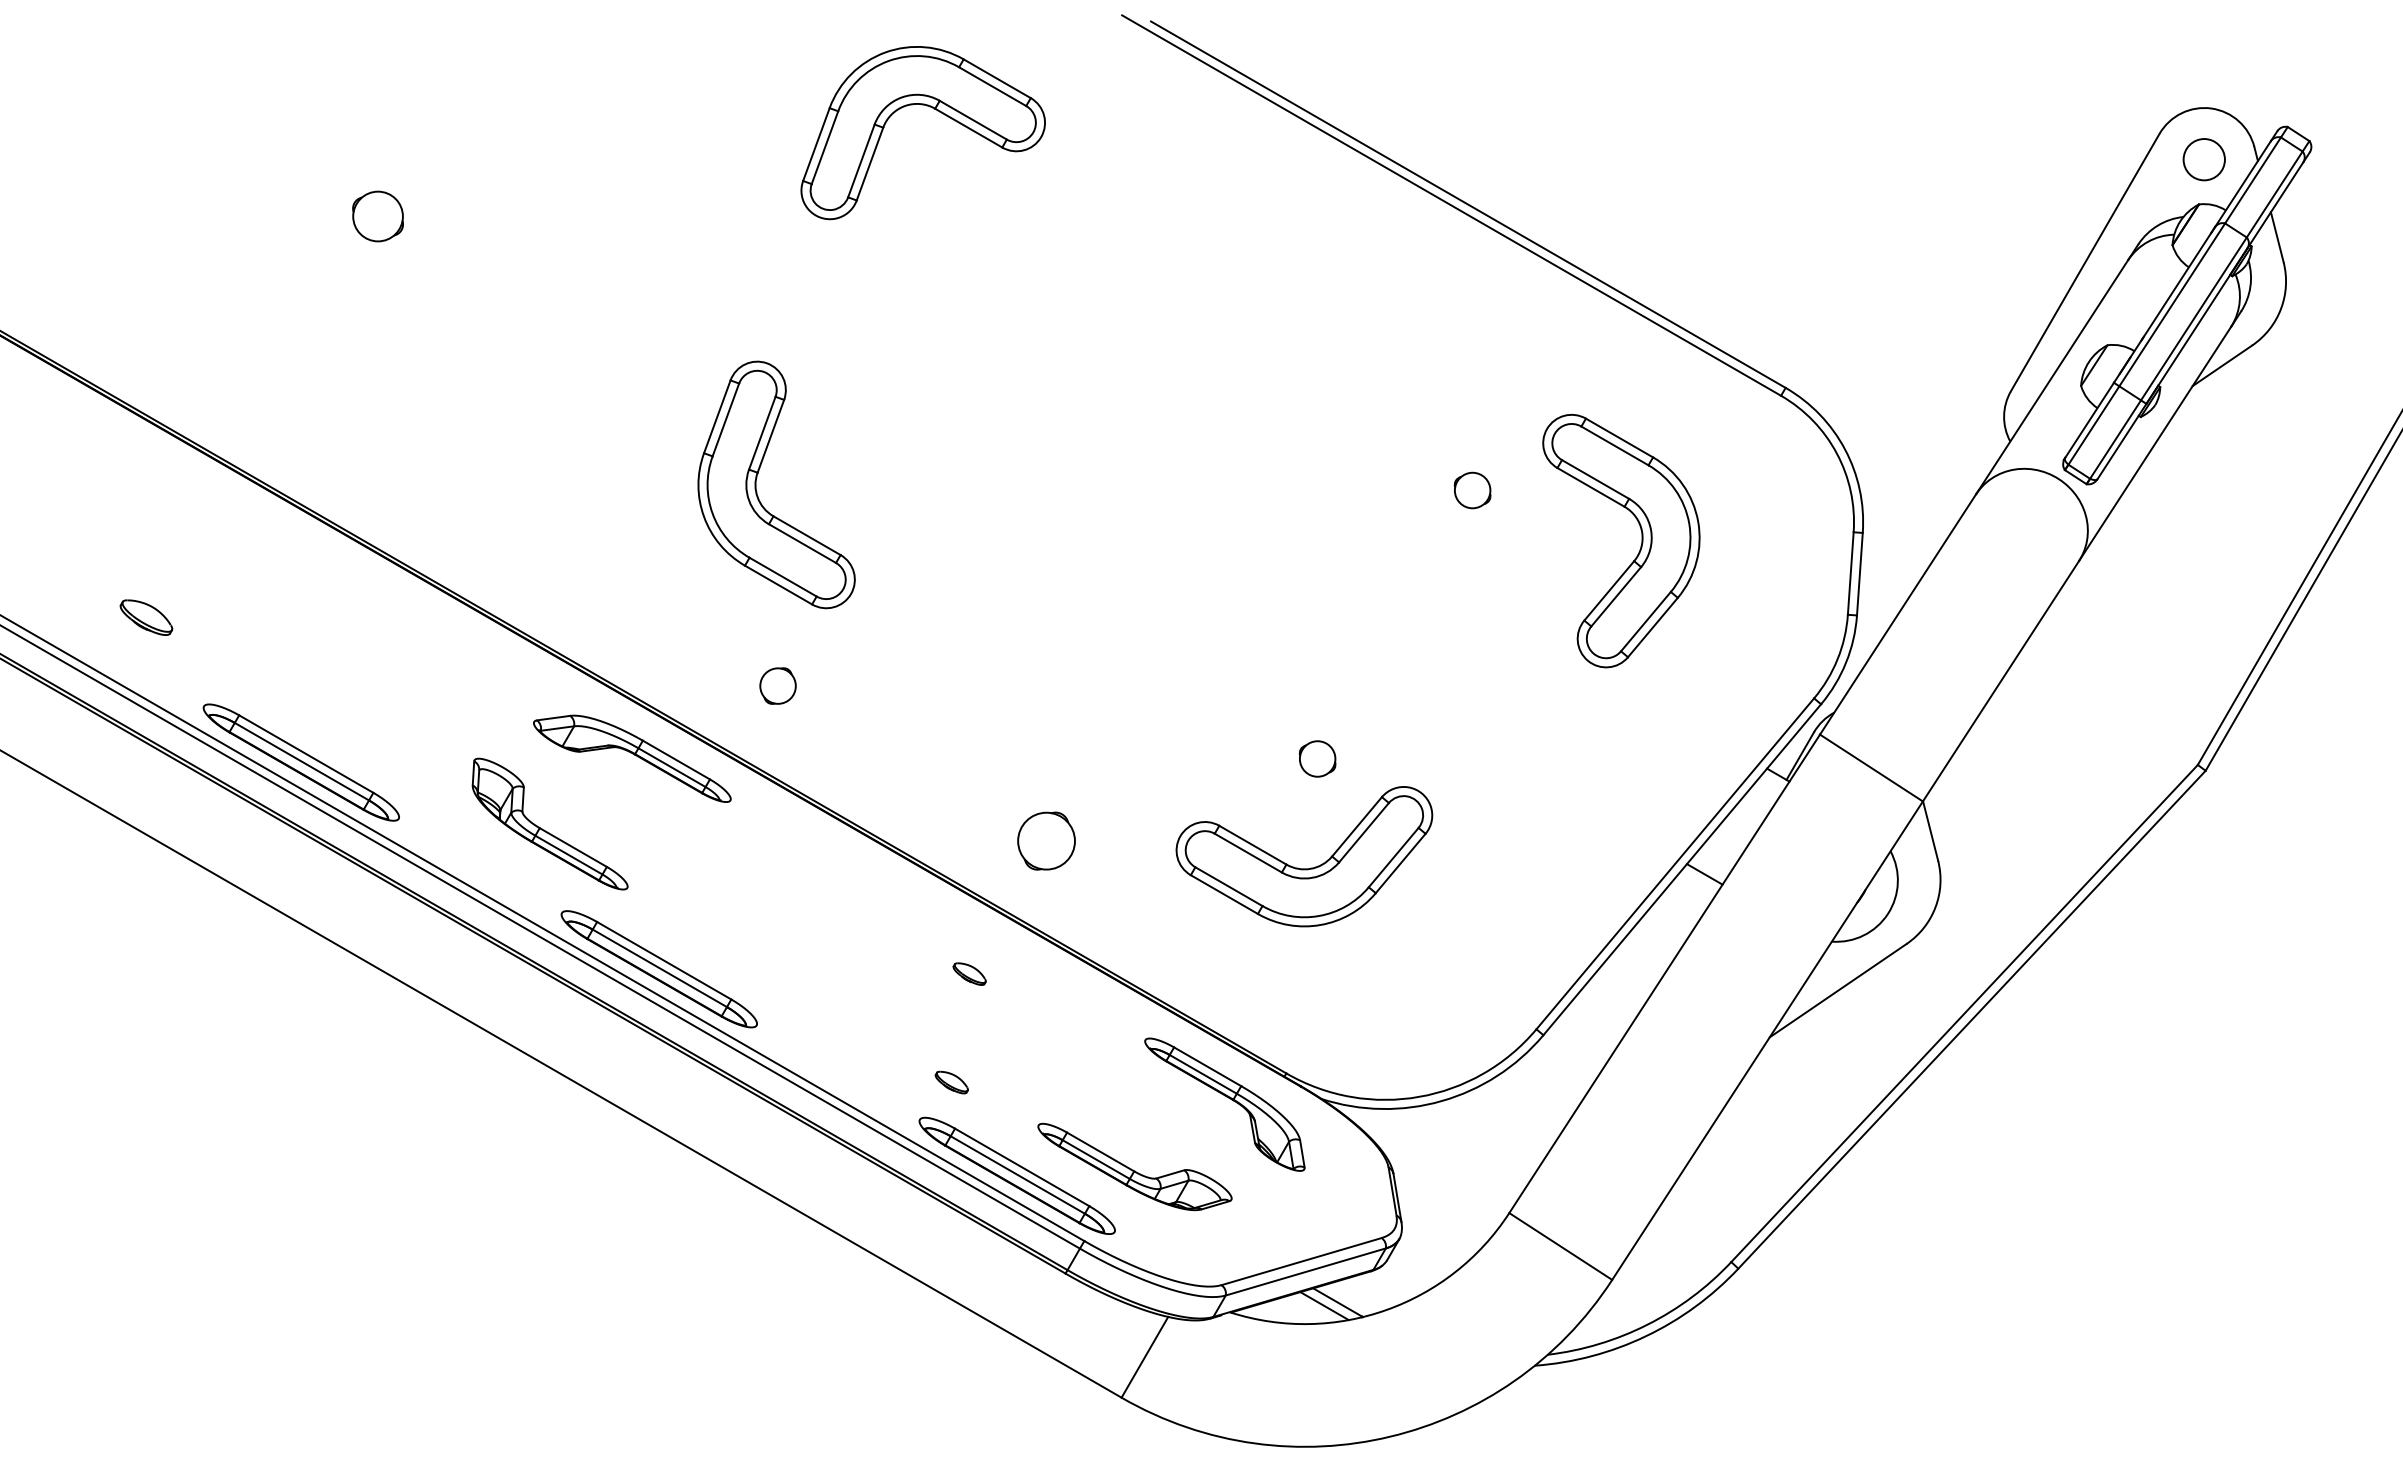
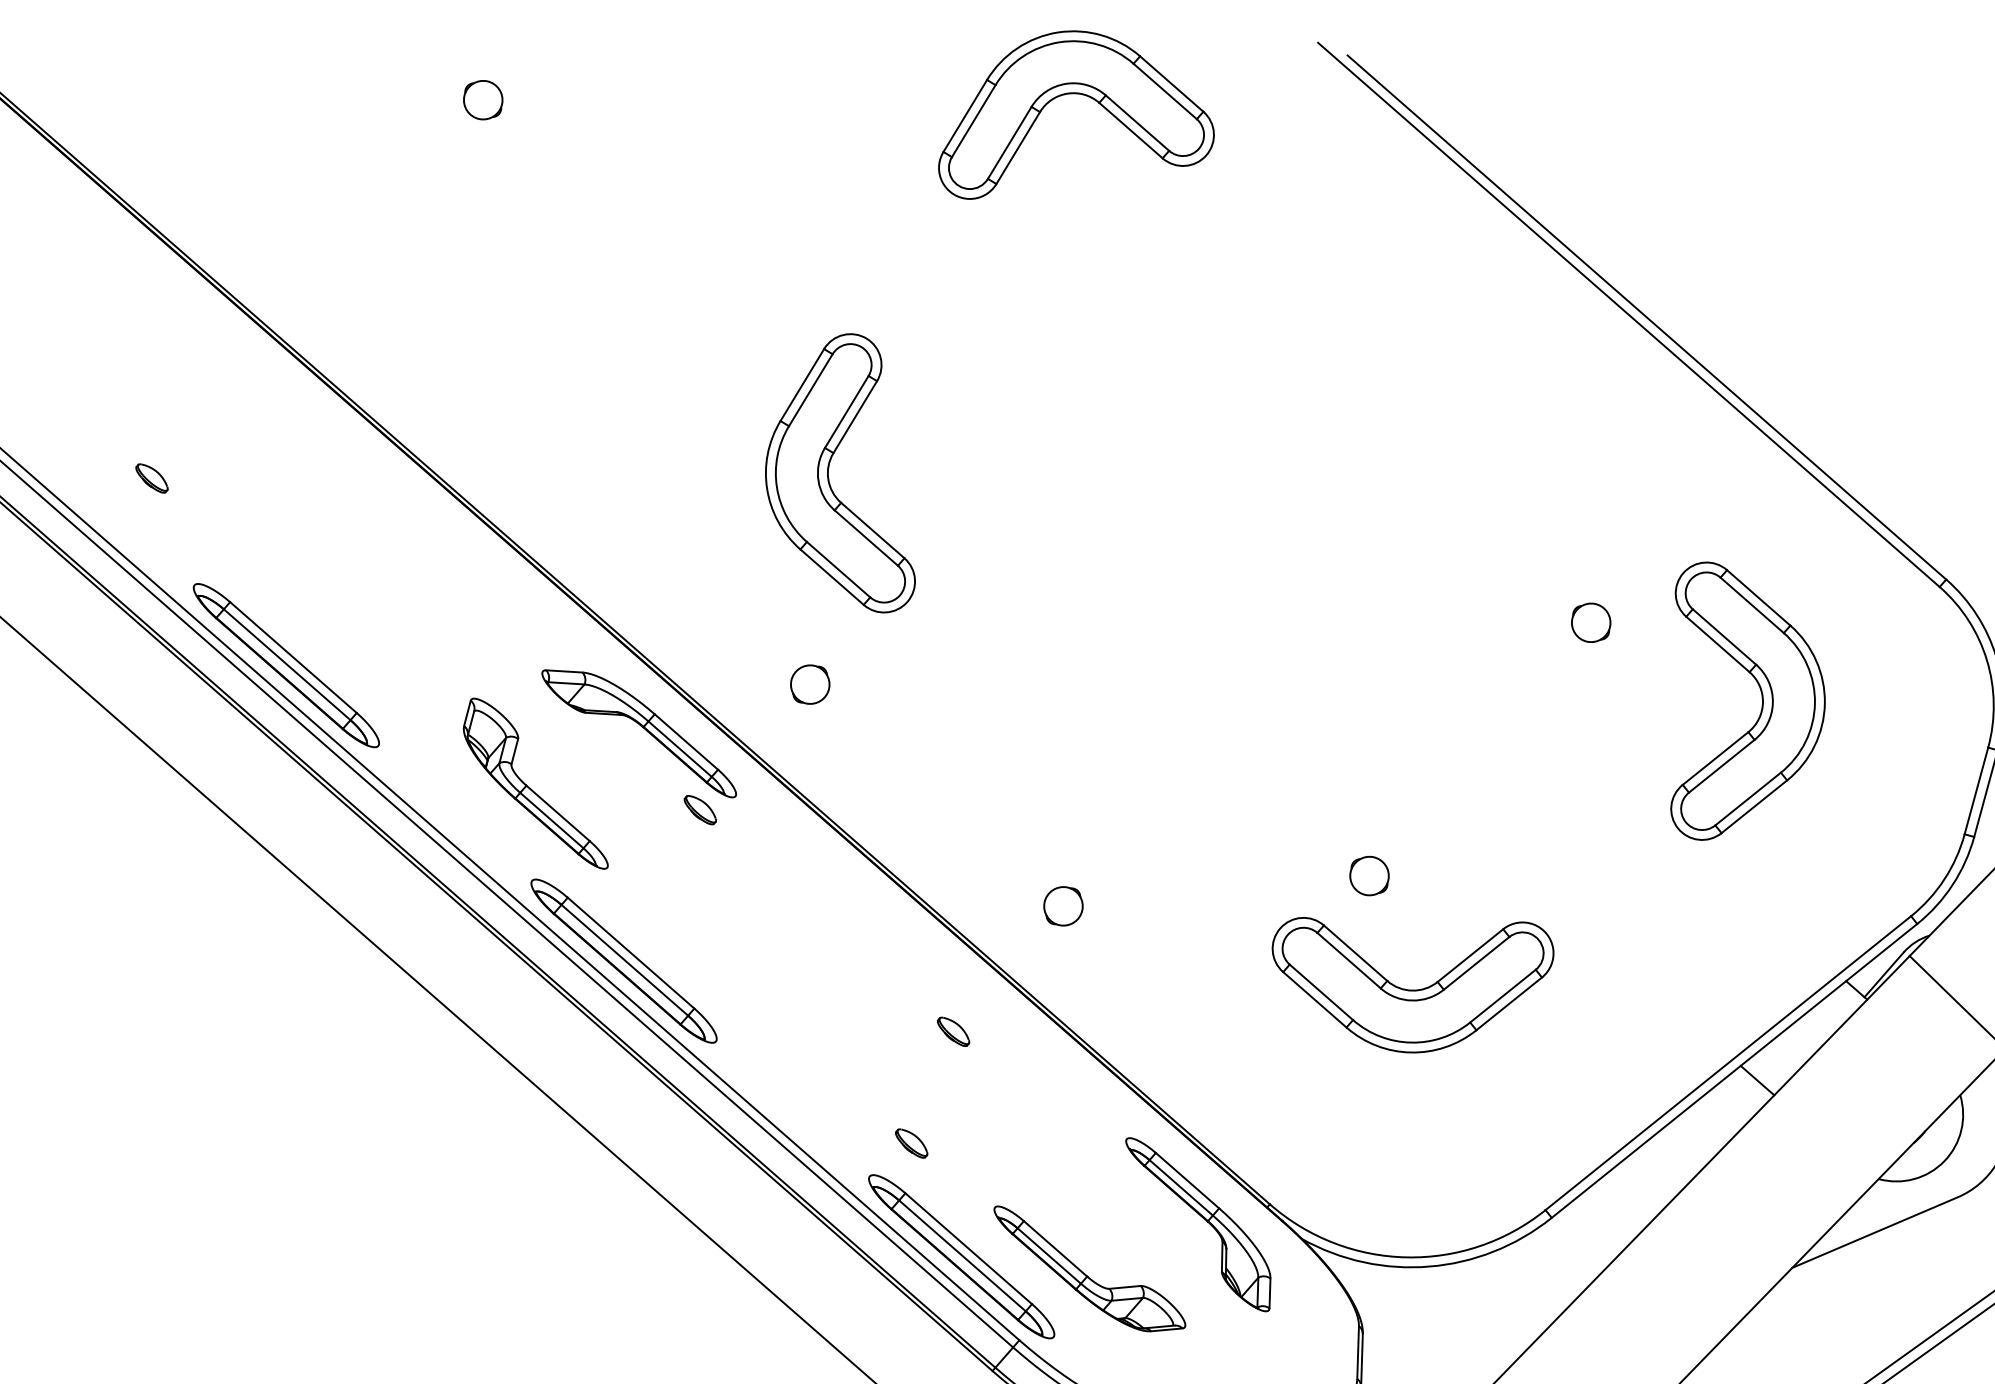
part: (377, 216) -> (482, 100), size x0.71
part: (146, 617) -> (152, 478), size x0.62
part: (701, 818) -> (700, 809), added
part: (1046, 840) -> (1063, 905), size x0.62
part: (1304, 868) -> (1405, 988), moved

